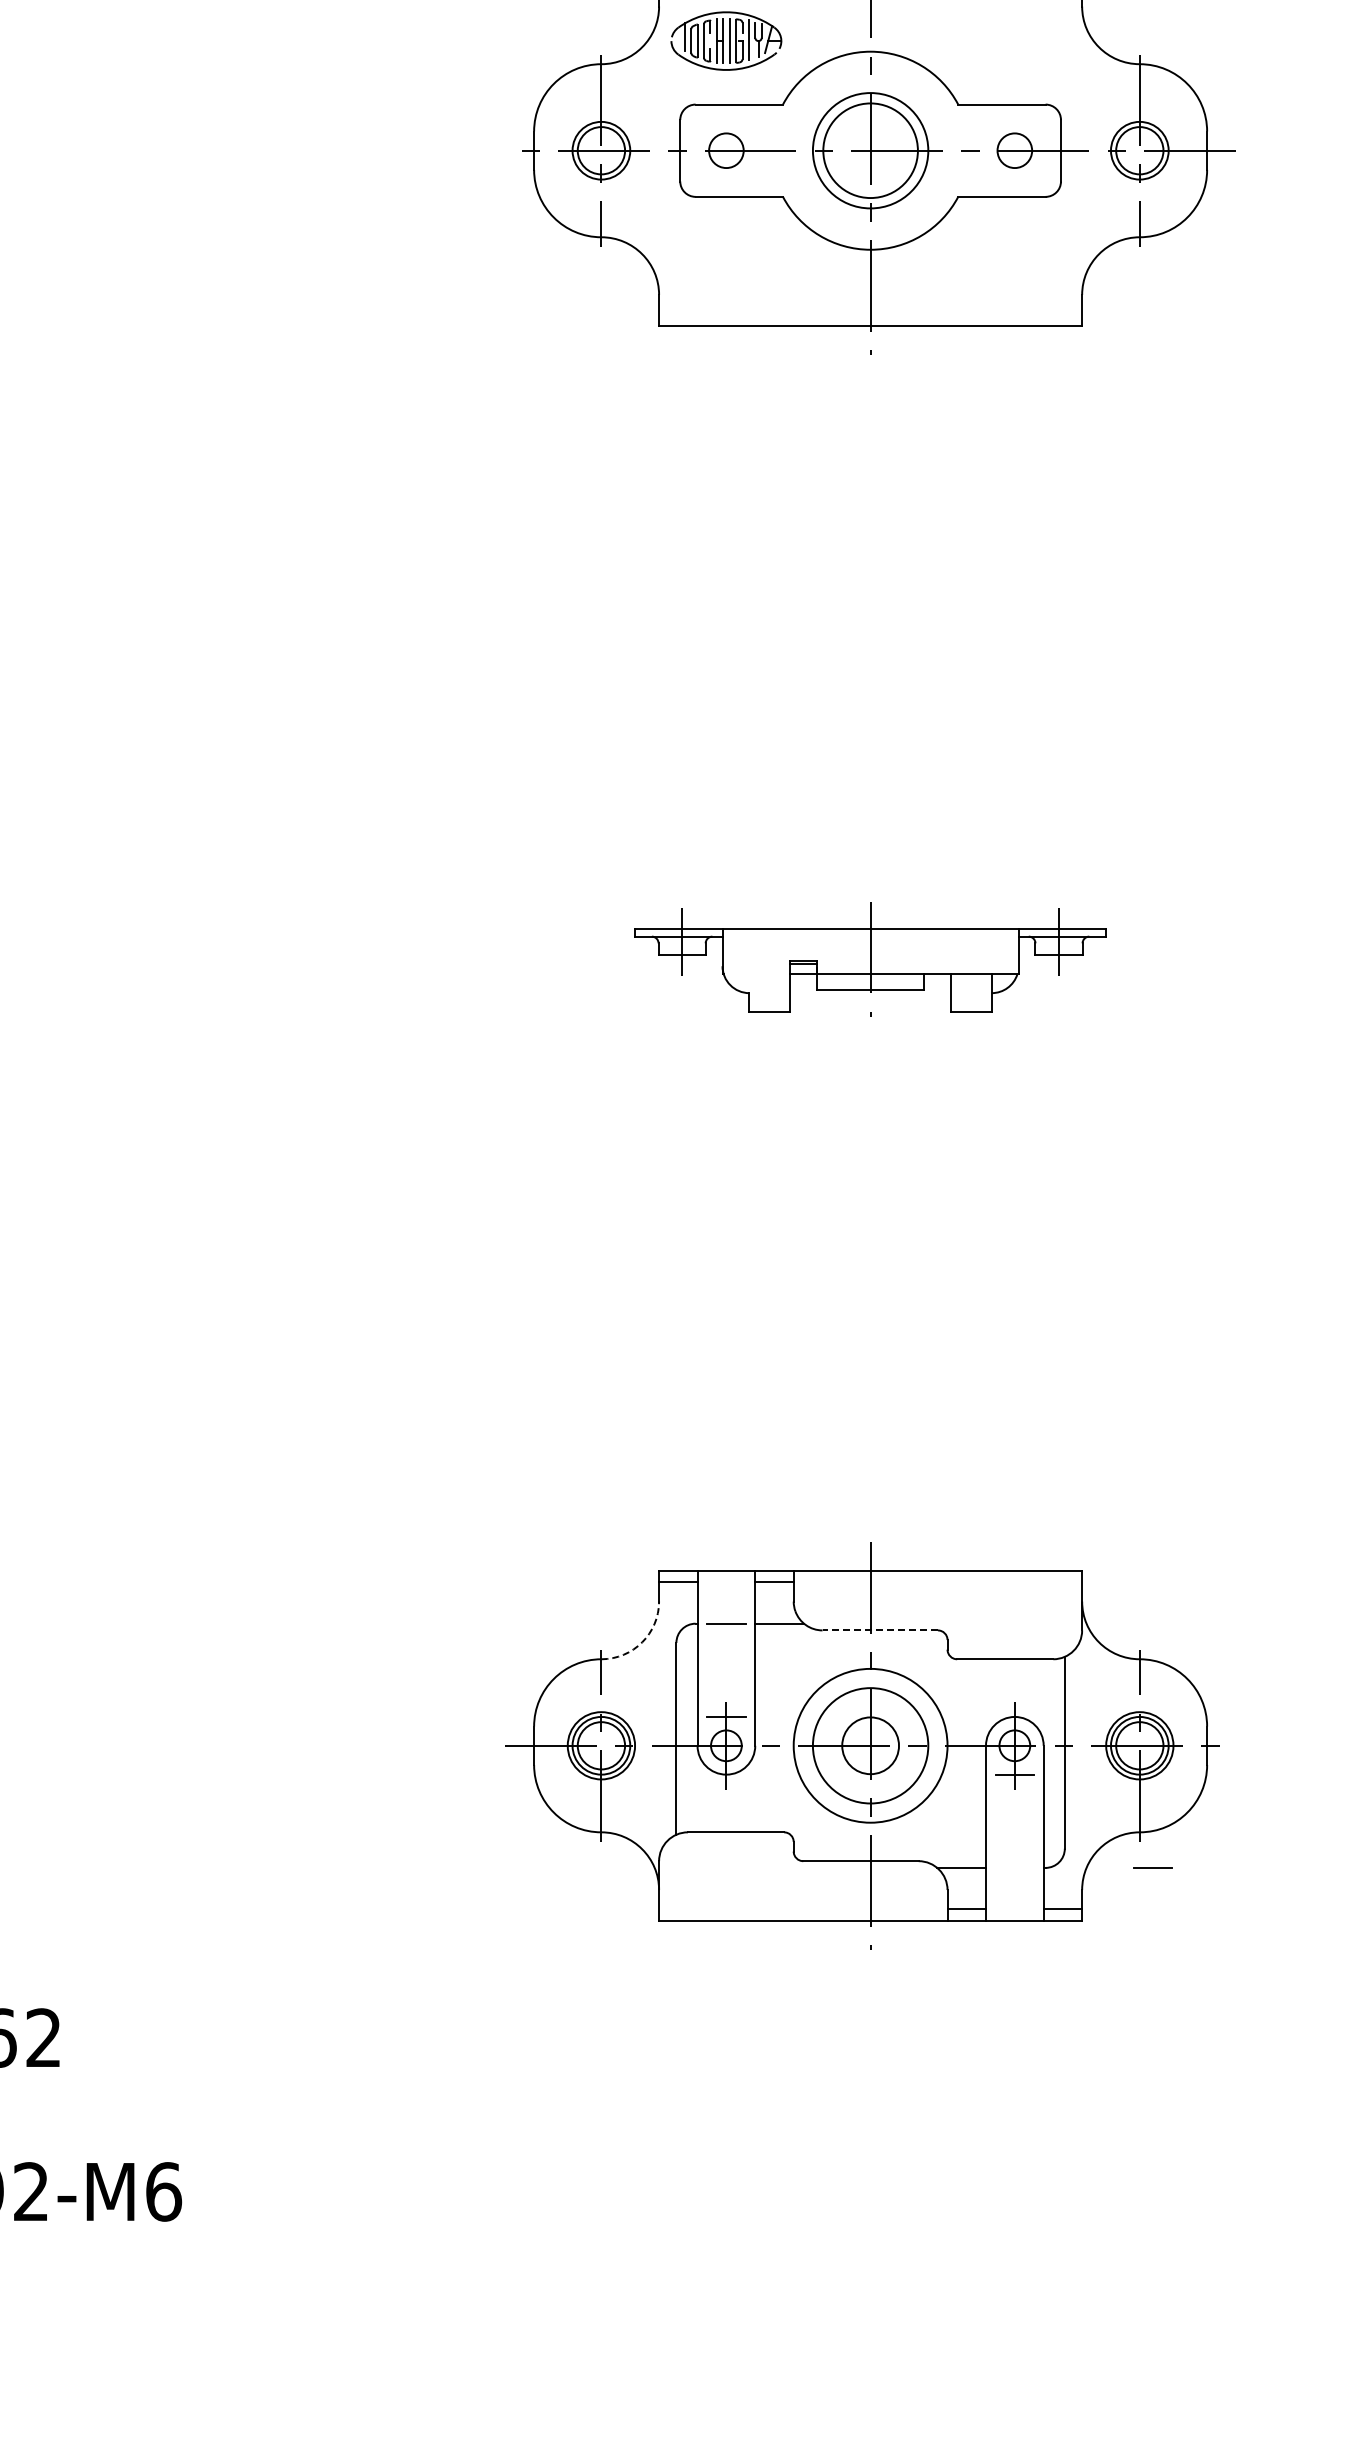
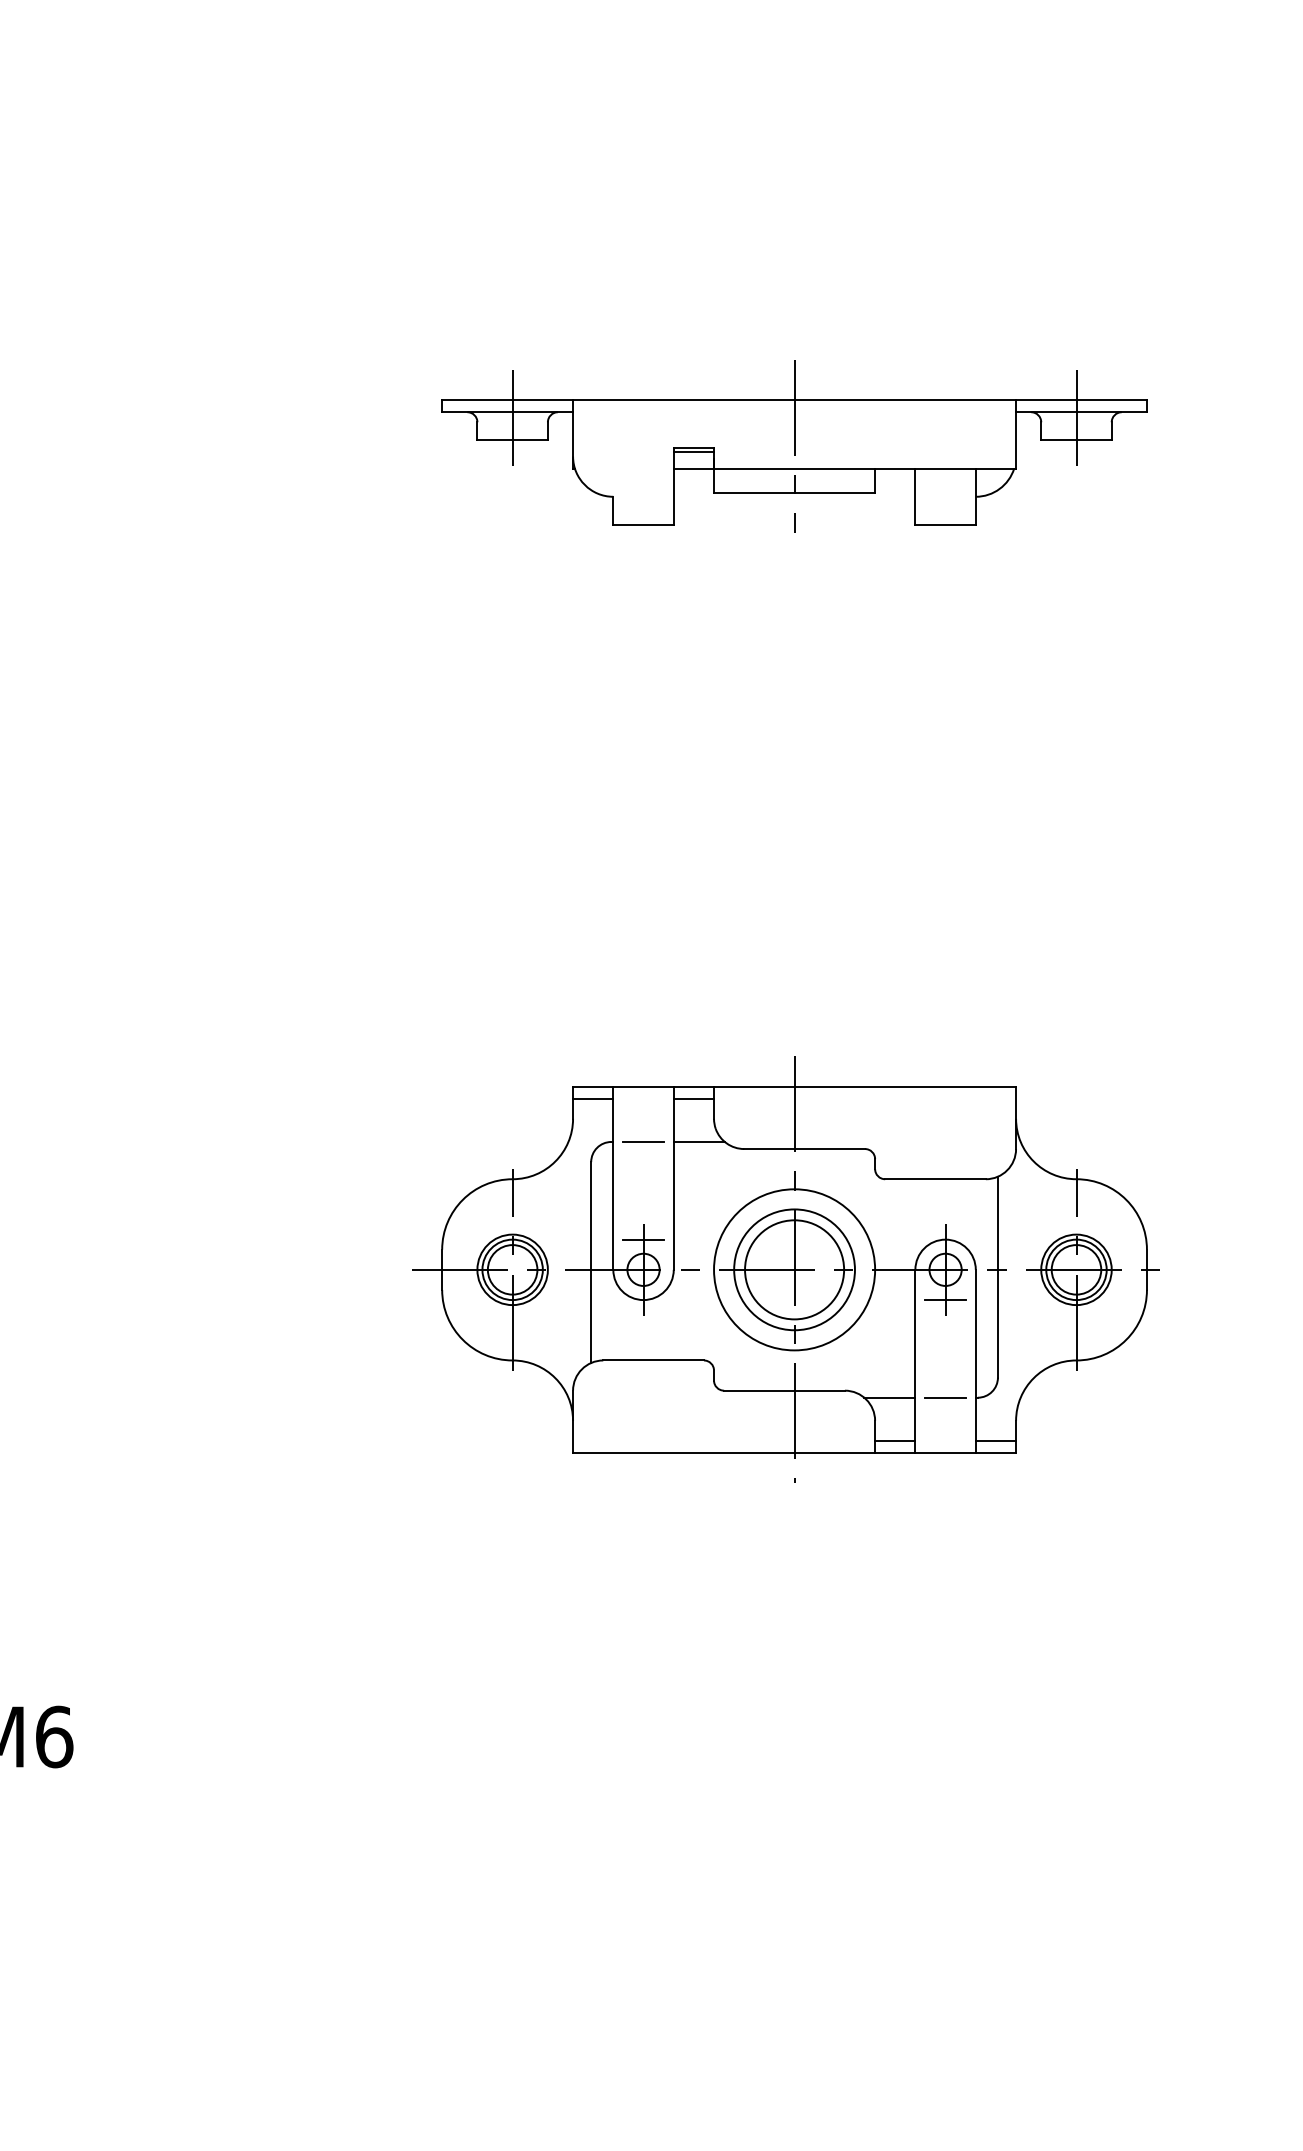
part: (870, 959) -> (794, 446), size x1.43
line: (880, 1630) -> (804, 1149), dashed -> solid
arc: (642, 1642) -> (555, 1161), dashed -> solid
circle: (870, 1745) -> (794, 1269), size x1.67
line: (1152, 1867) -> (945, 1397), moved

